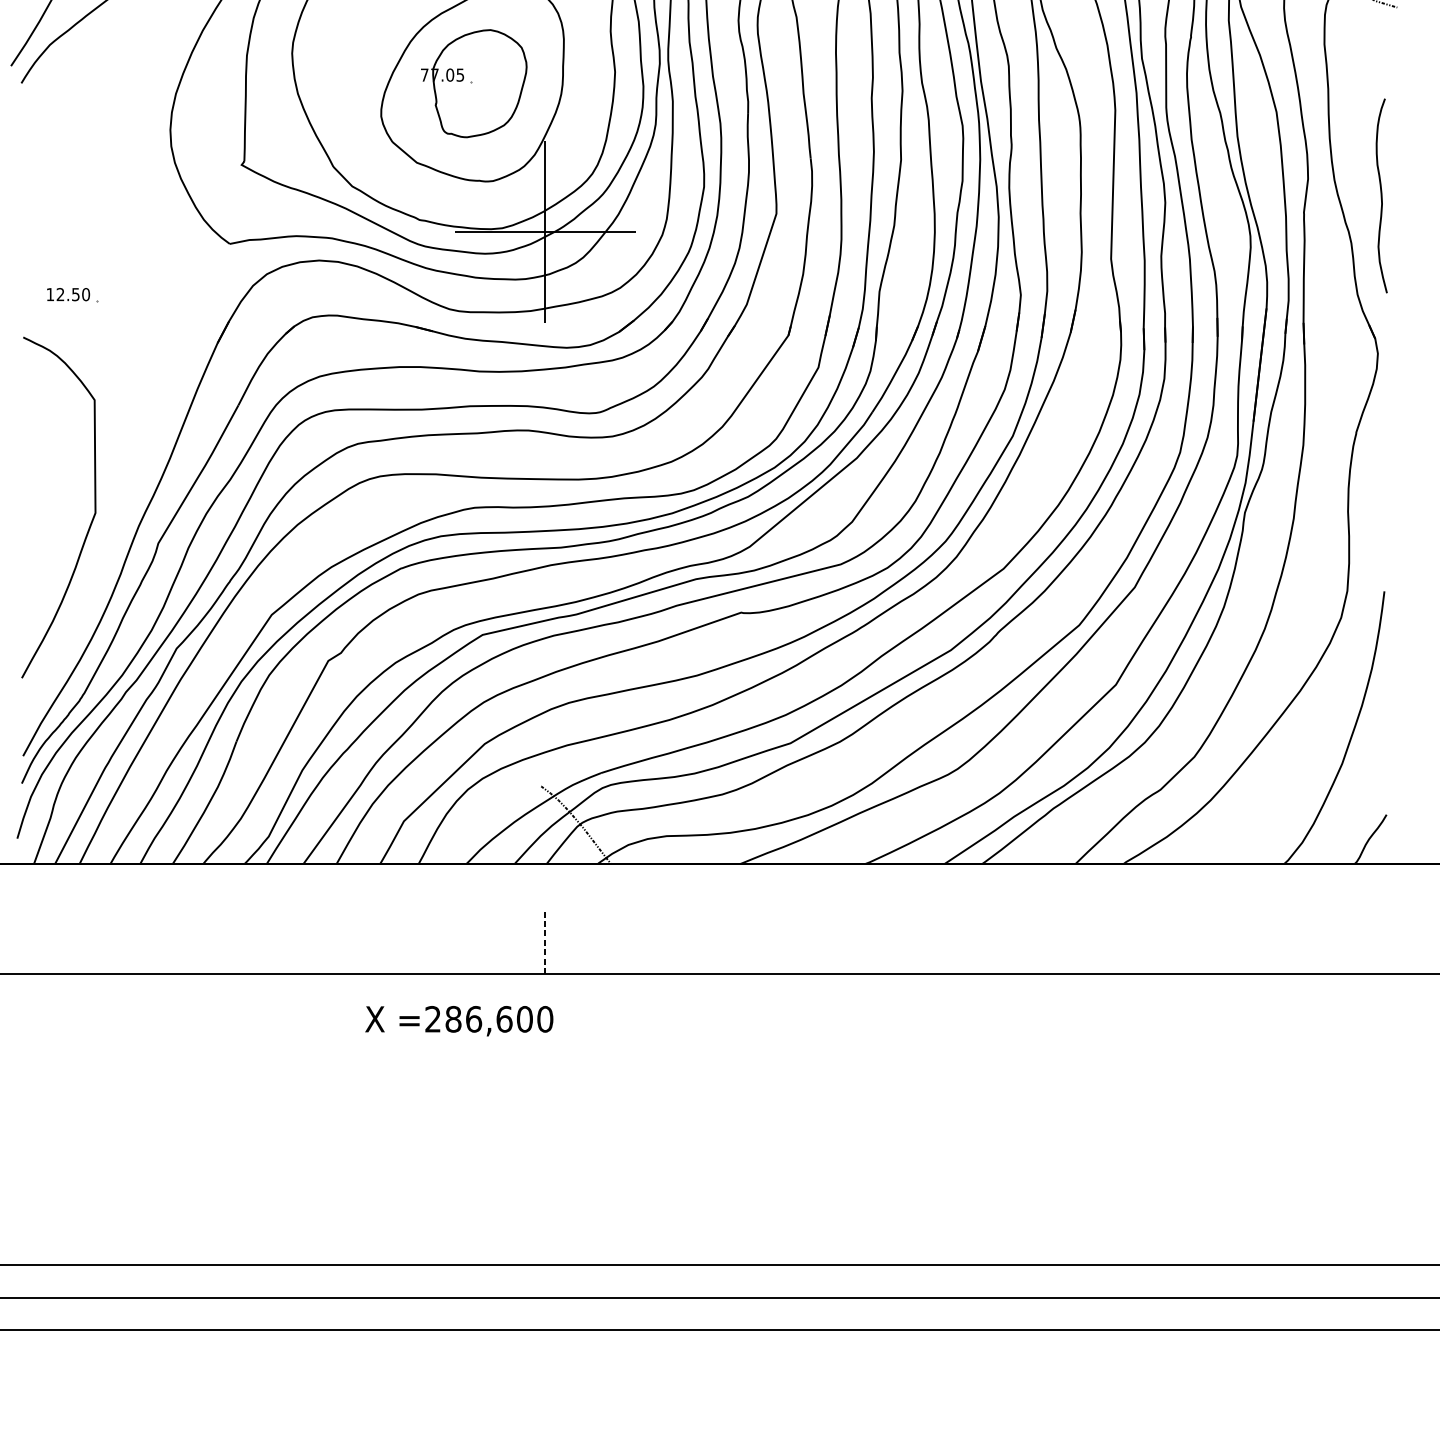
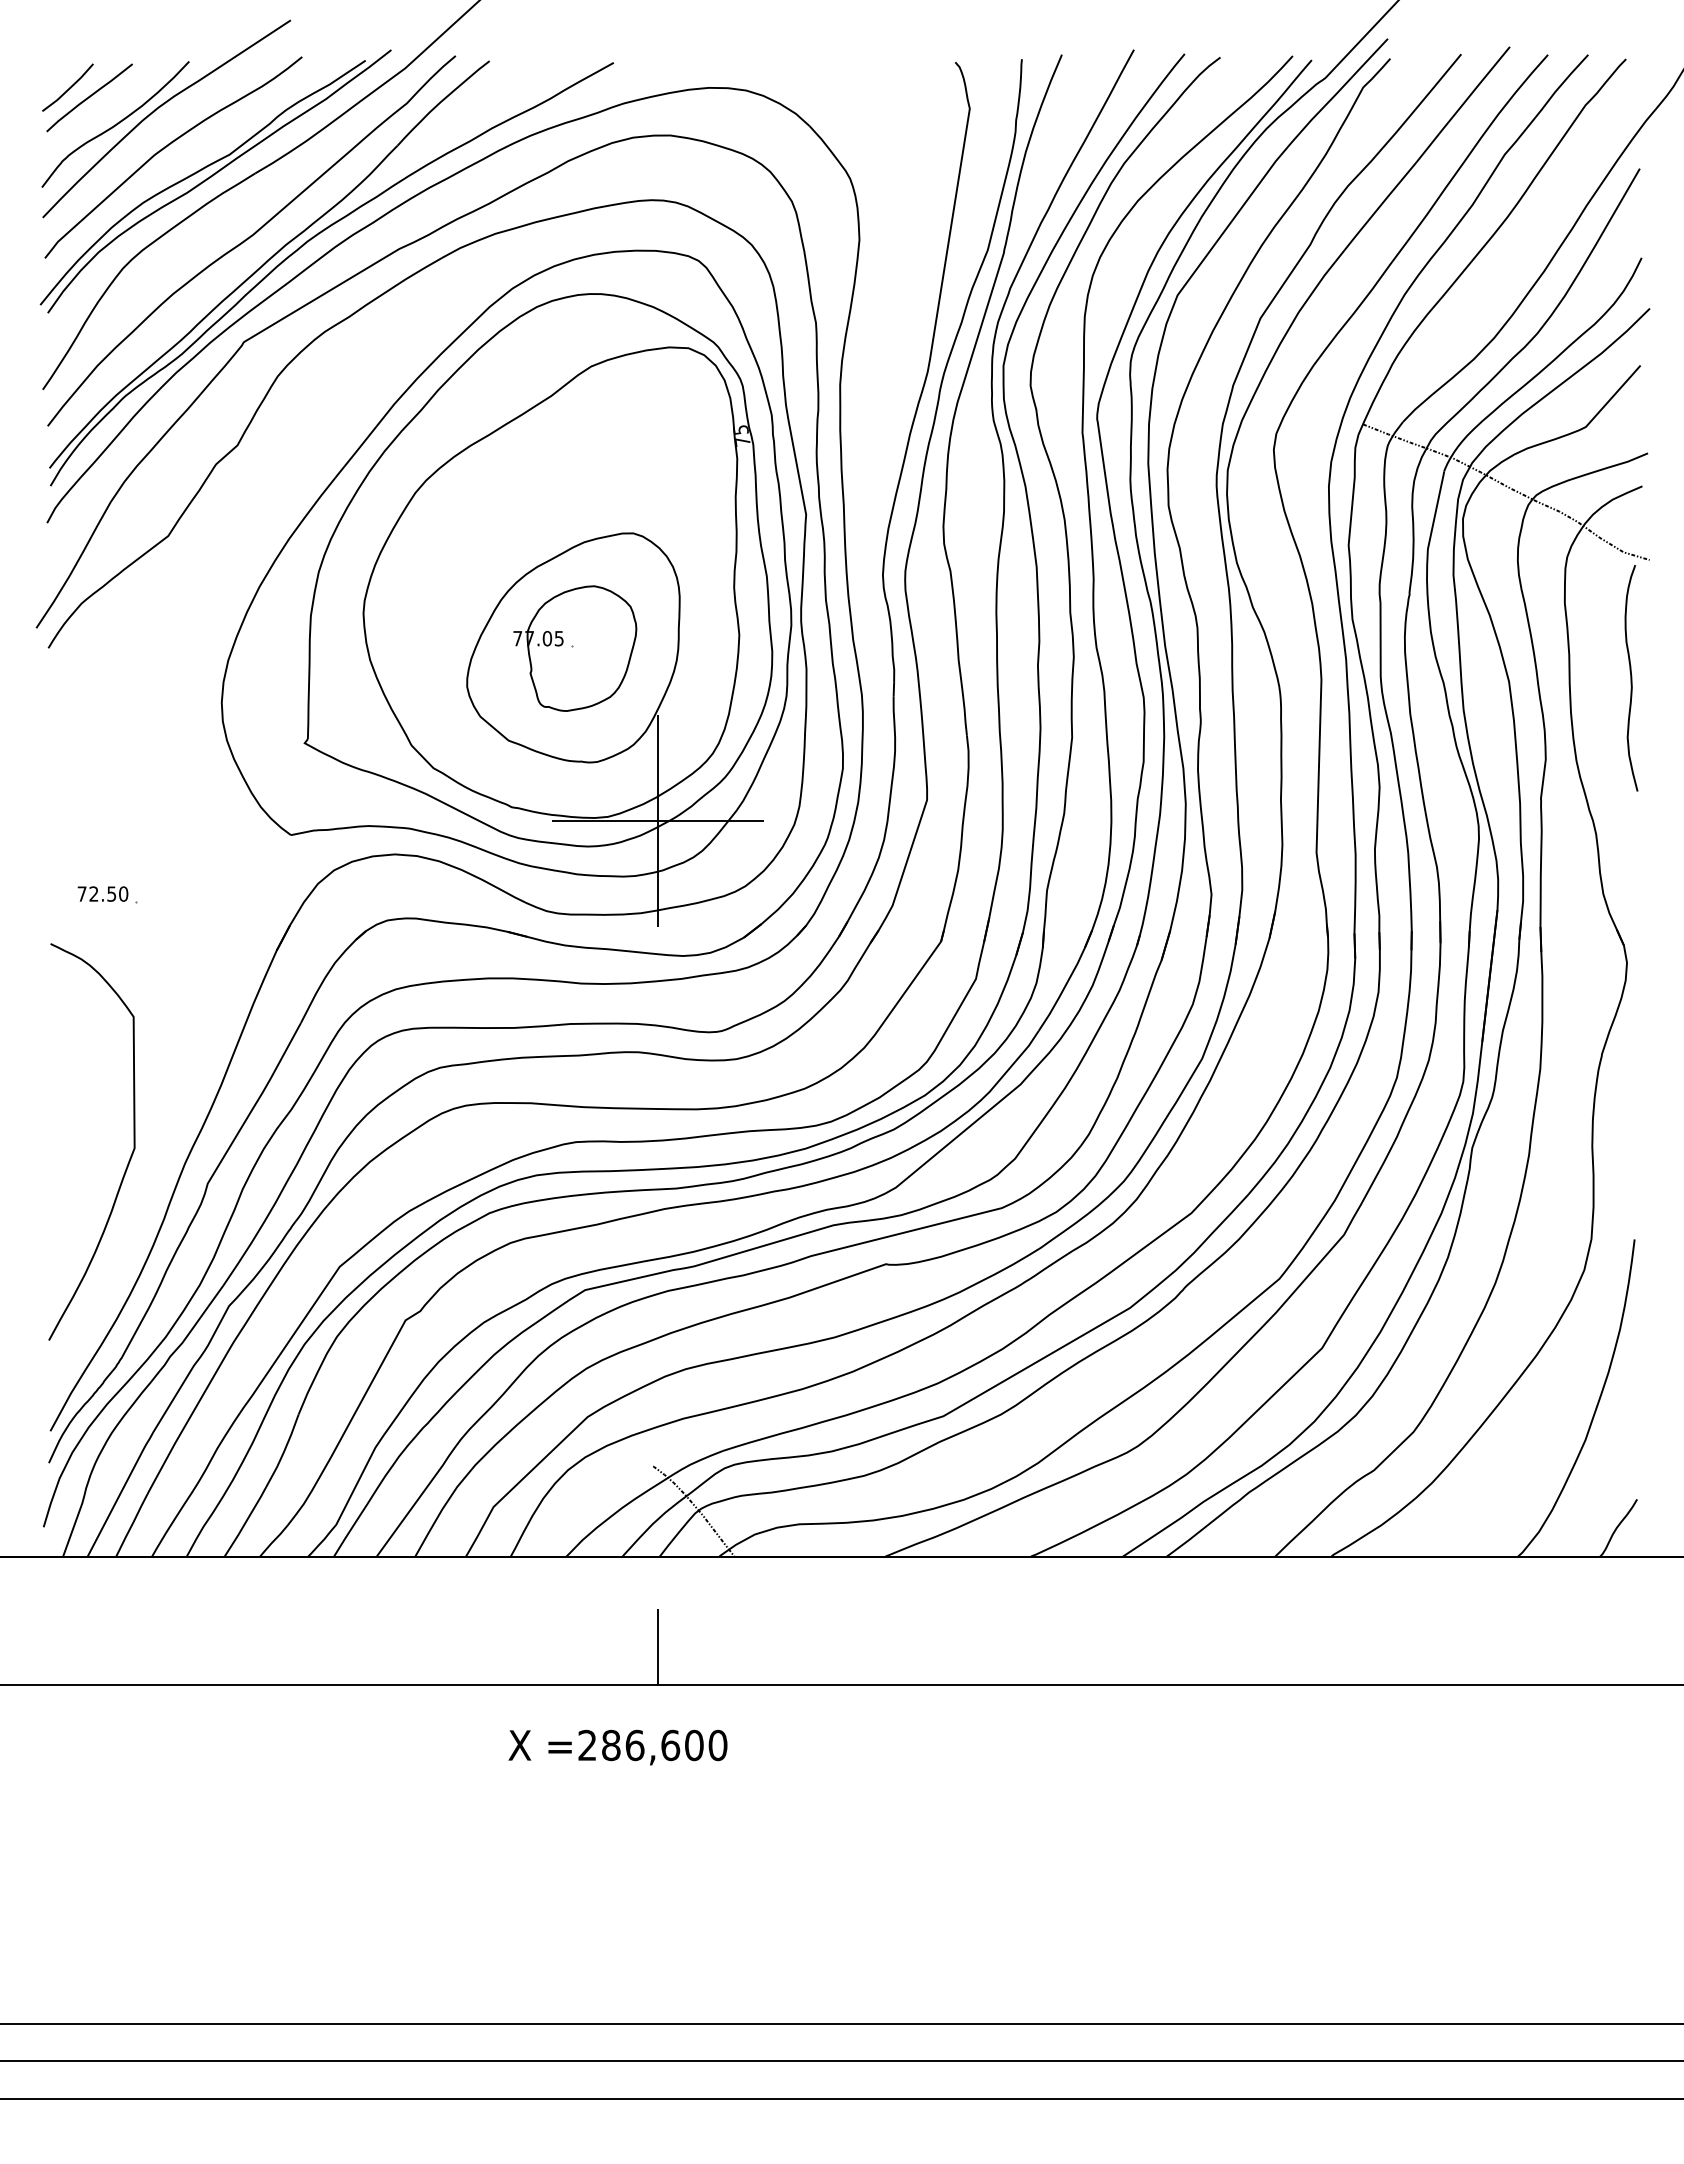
curve: (1381, 196) -> (1631, 678), moved
text: (49, 294) -> (81, 893), 12.50 -> 72.50
line: (545, 942) -> (658, 1647), dashed -> solid
text: (458, 1021) -> (617, 1747), moved

